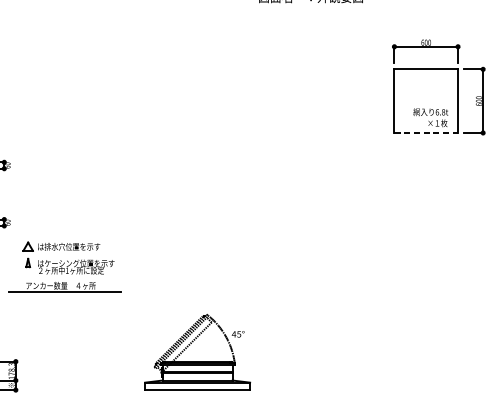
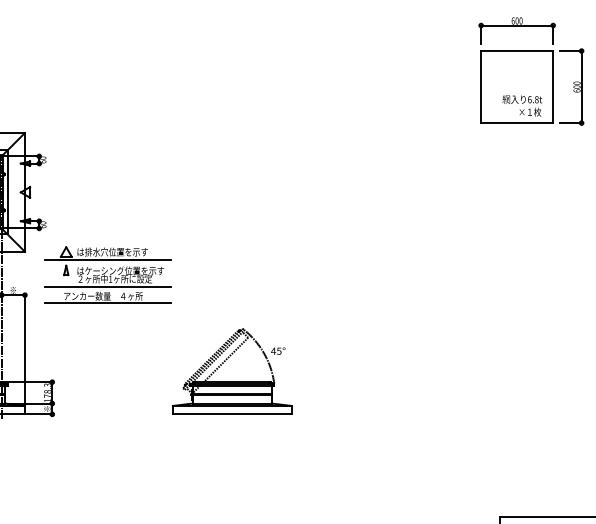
line: (426, 133) -> (517, 123), dashed -> solid
line: (64, 254) -> (107, 260), added
line: (64, 277) -> (107, 286), added
part: (196, 352) -> (231, 371), moved

